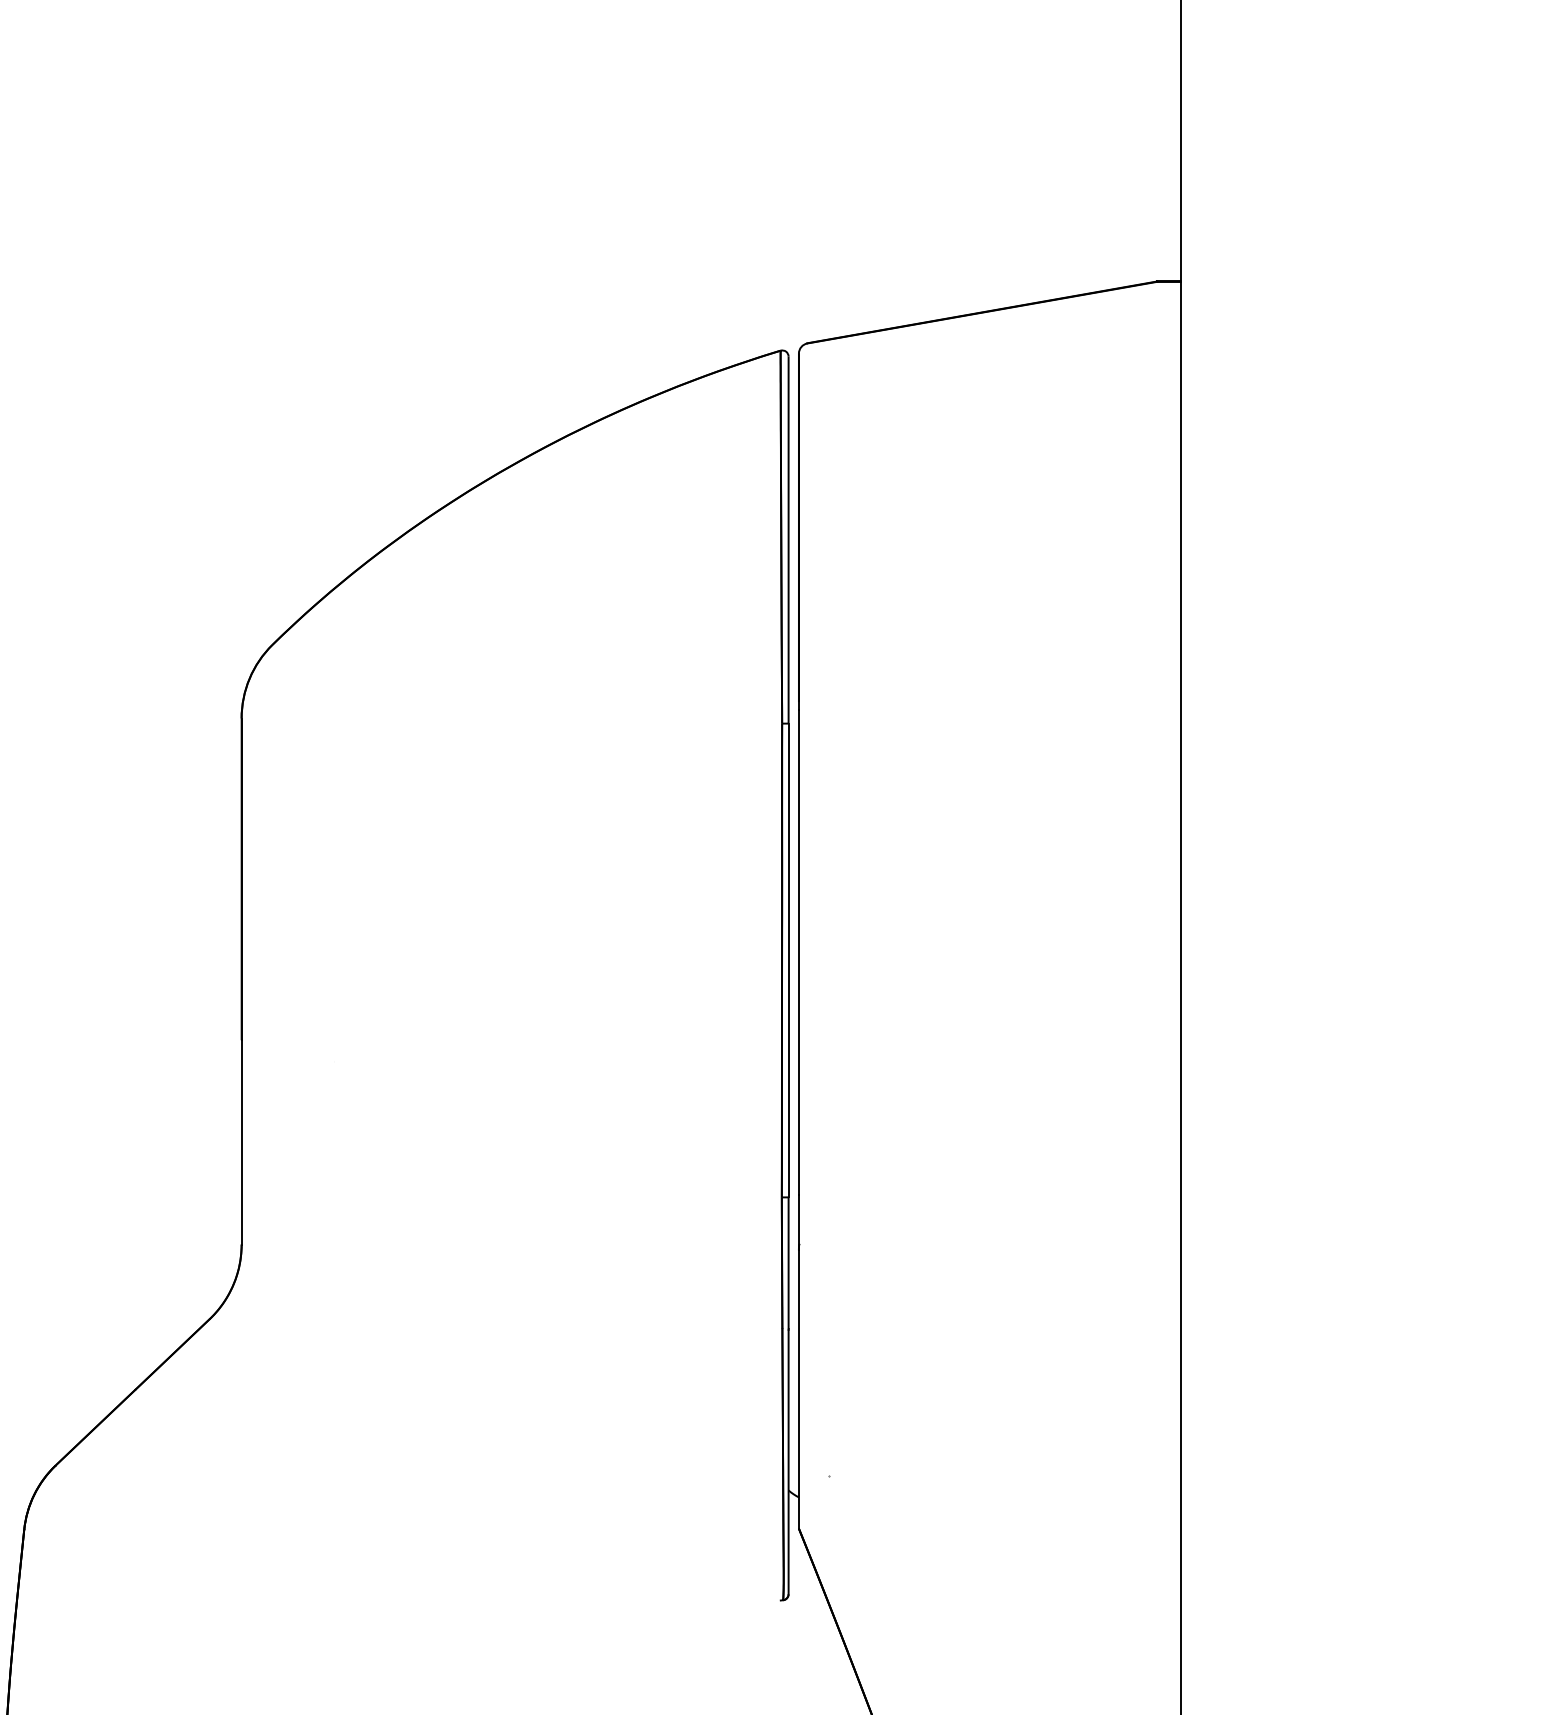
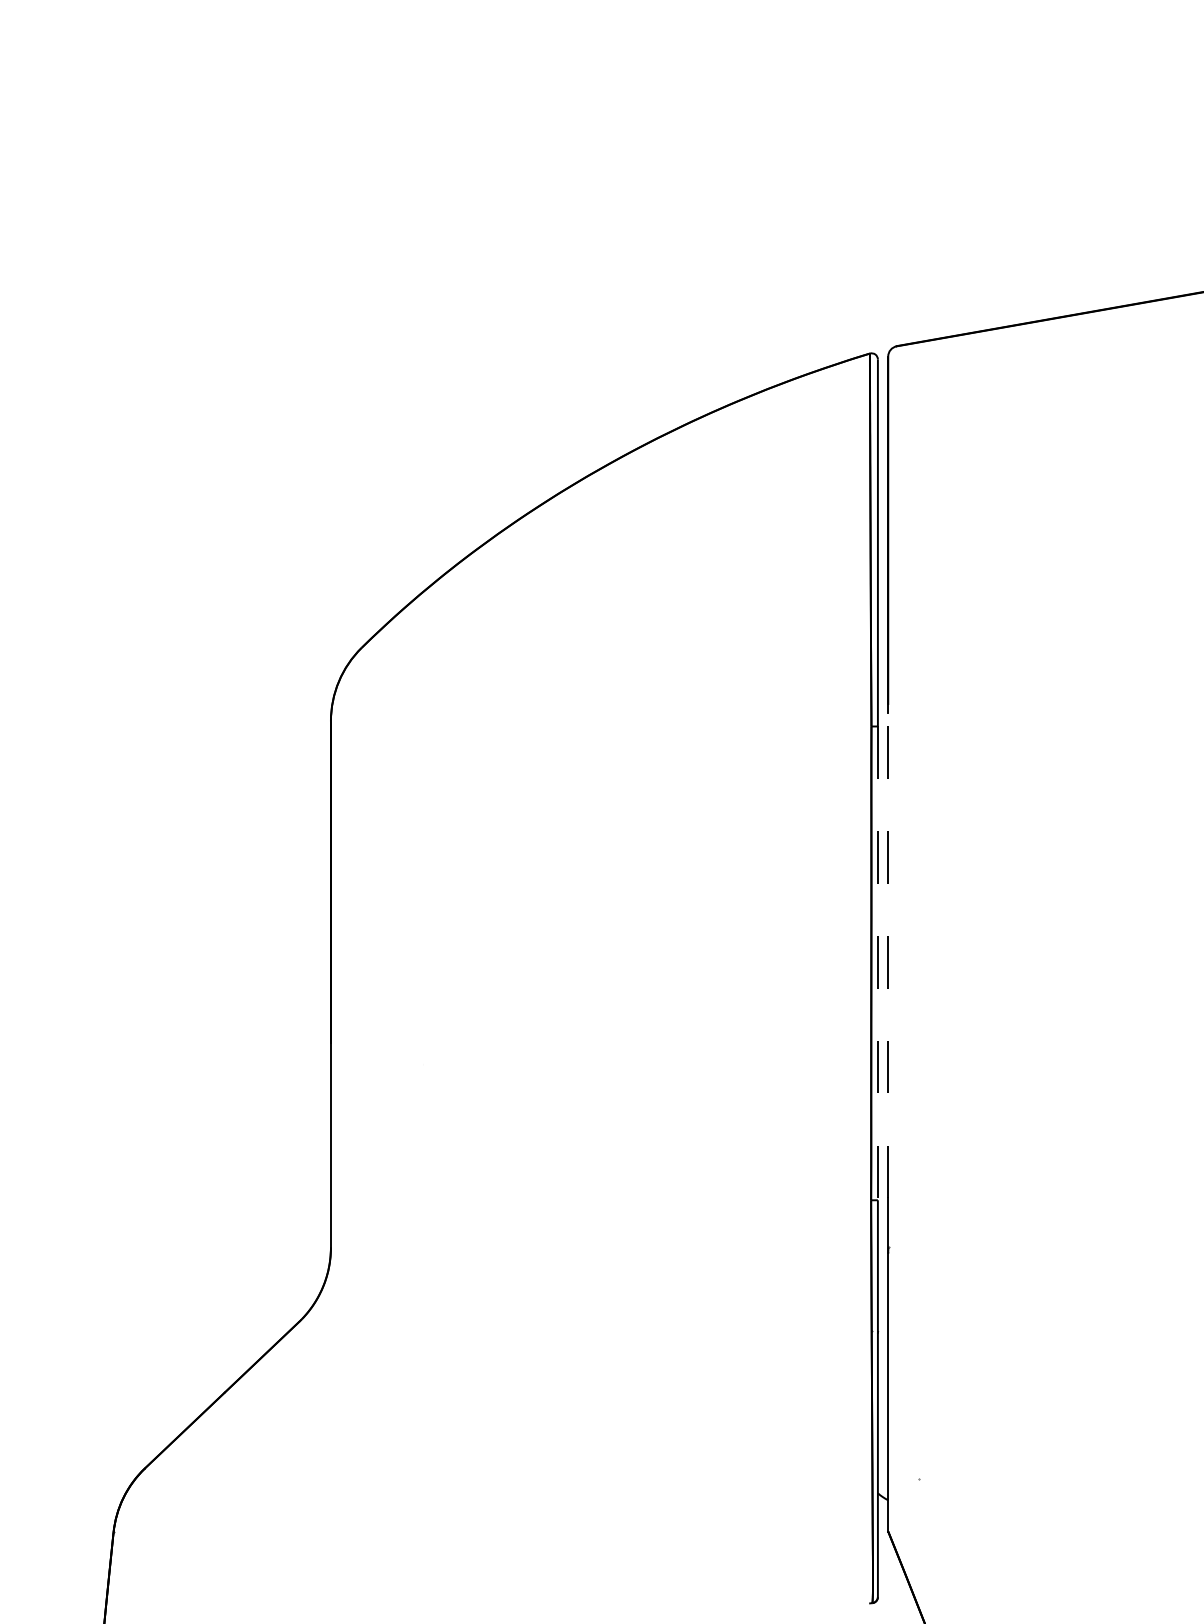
line: (798, 952) -> (887, 955), solid -> dashed
line: (788, 960) -> (877, 963), solid -> dashed

